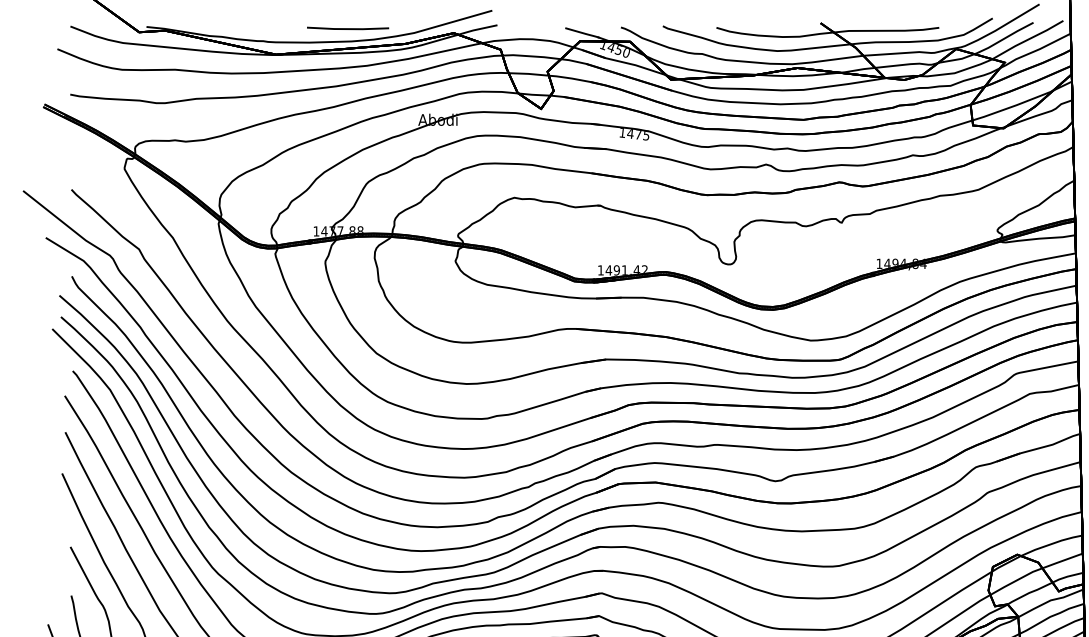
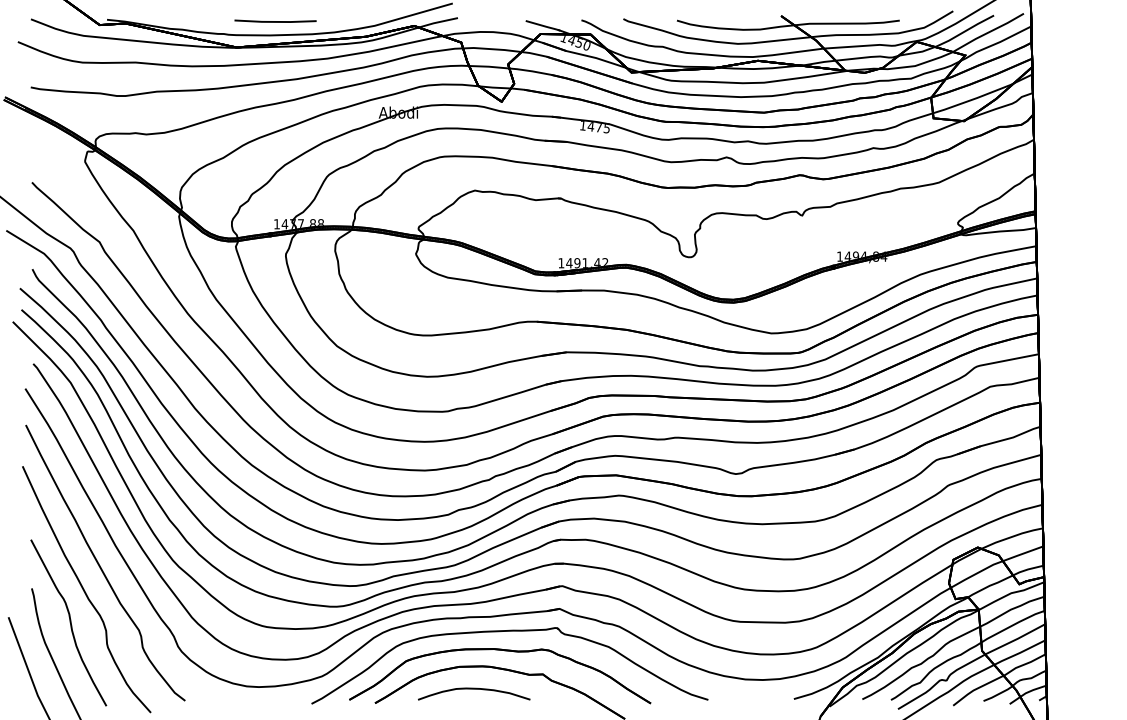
line: (347, 28) -> (275, 21), moved

